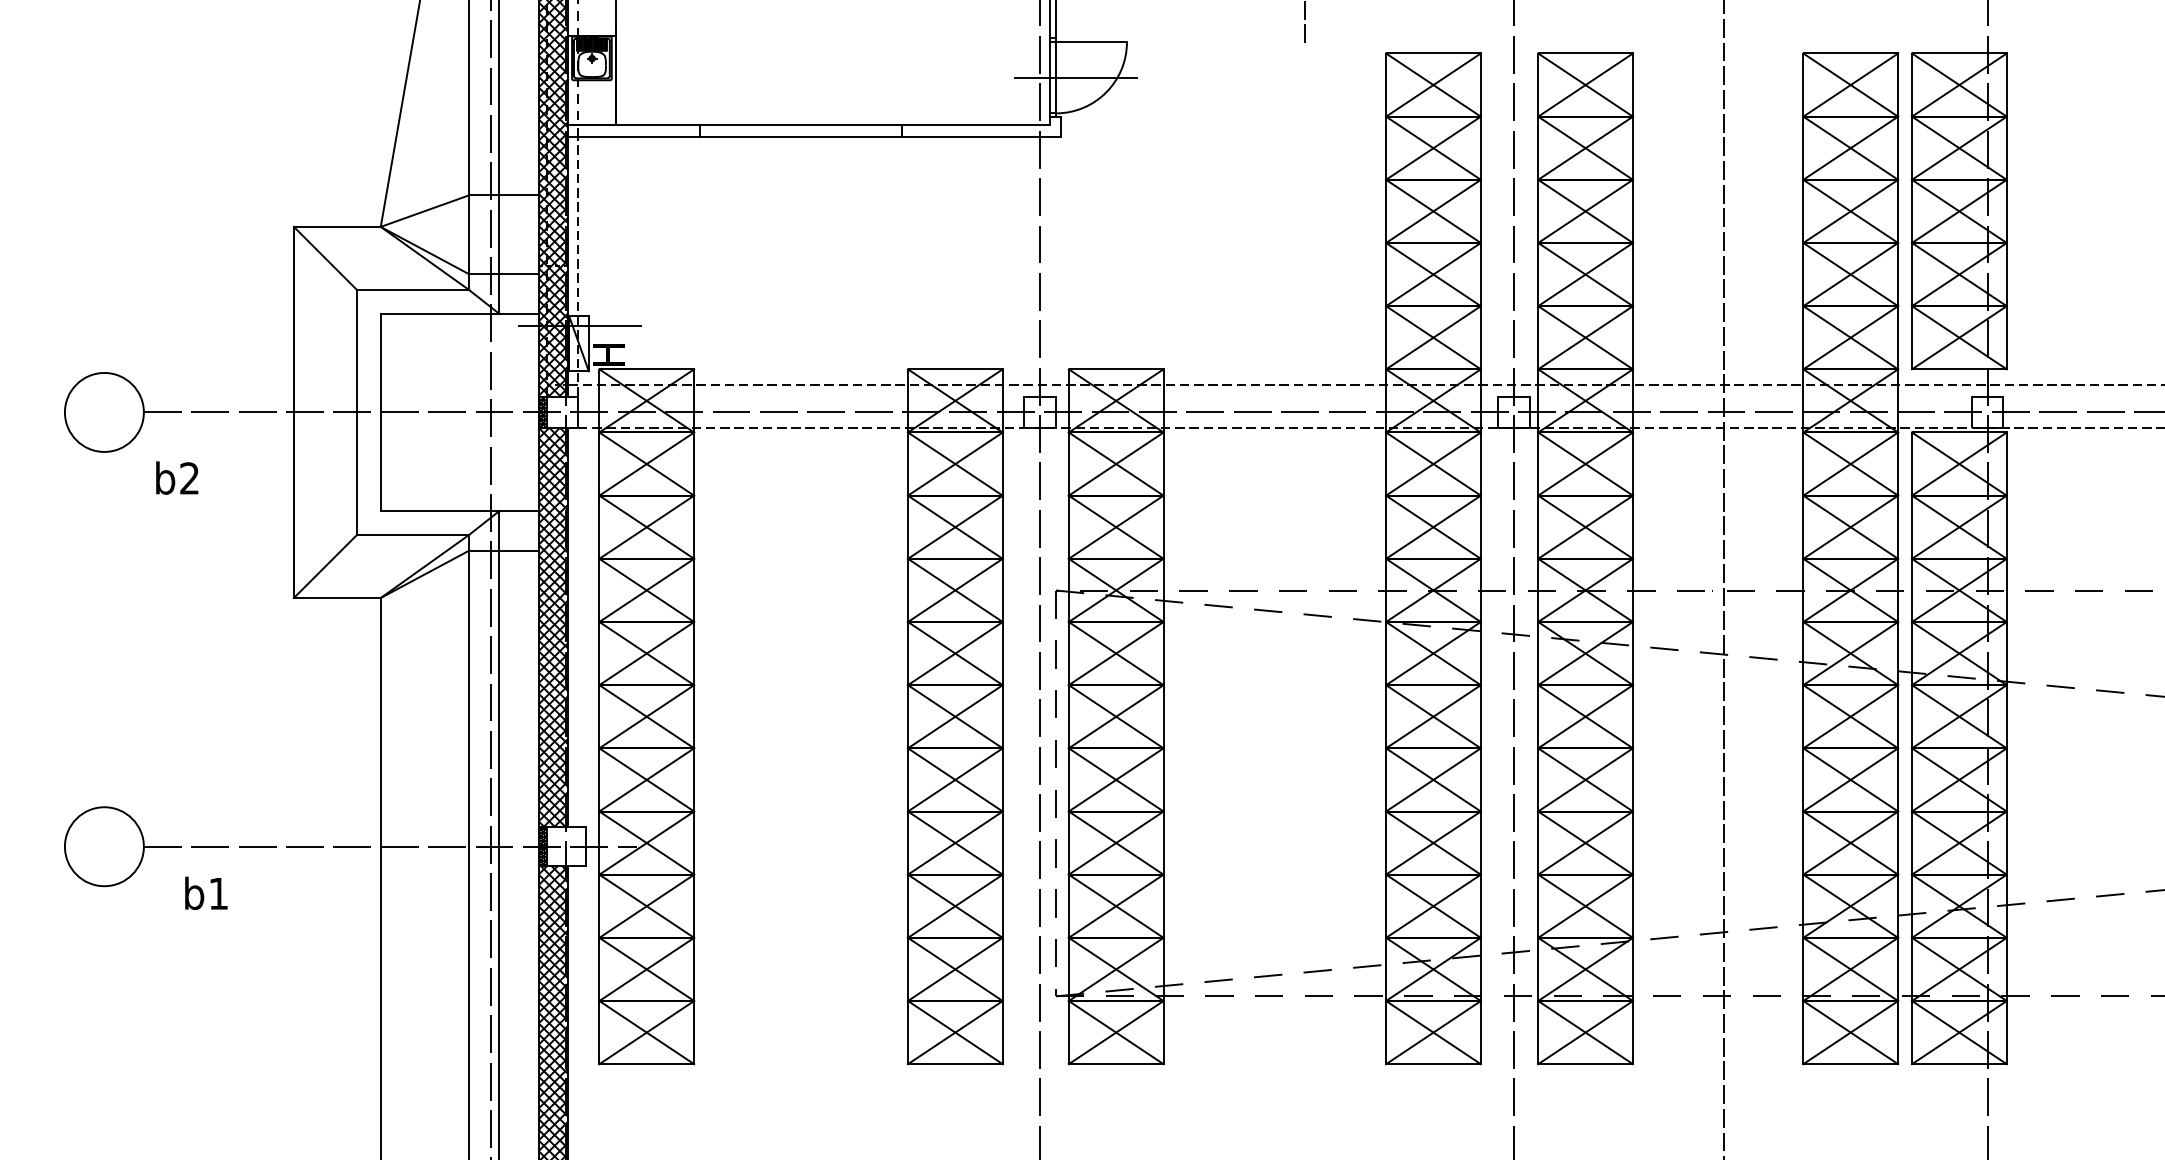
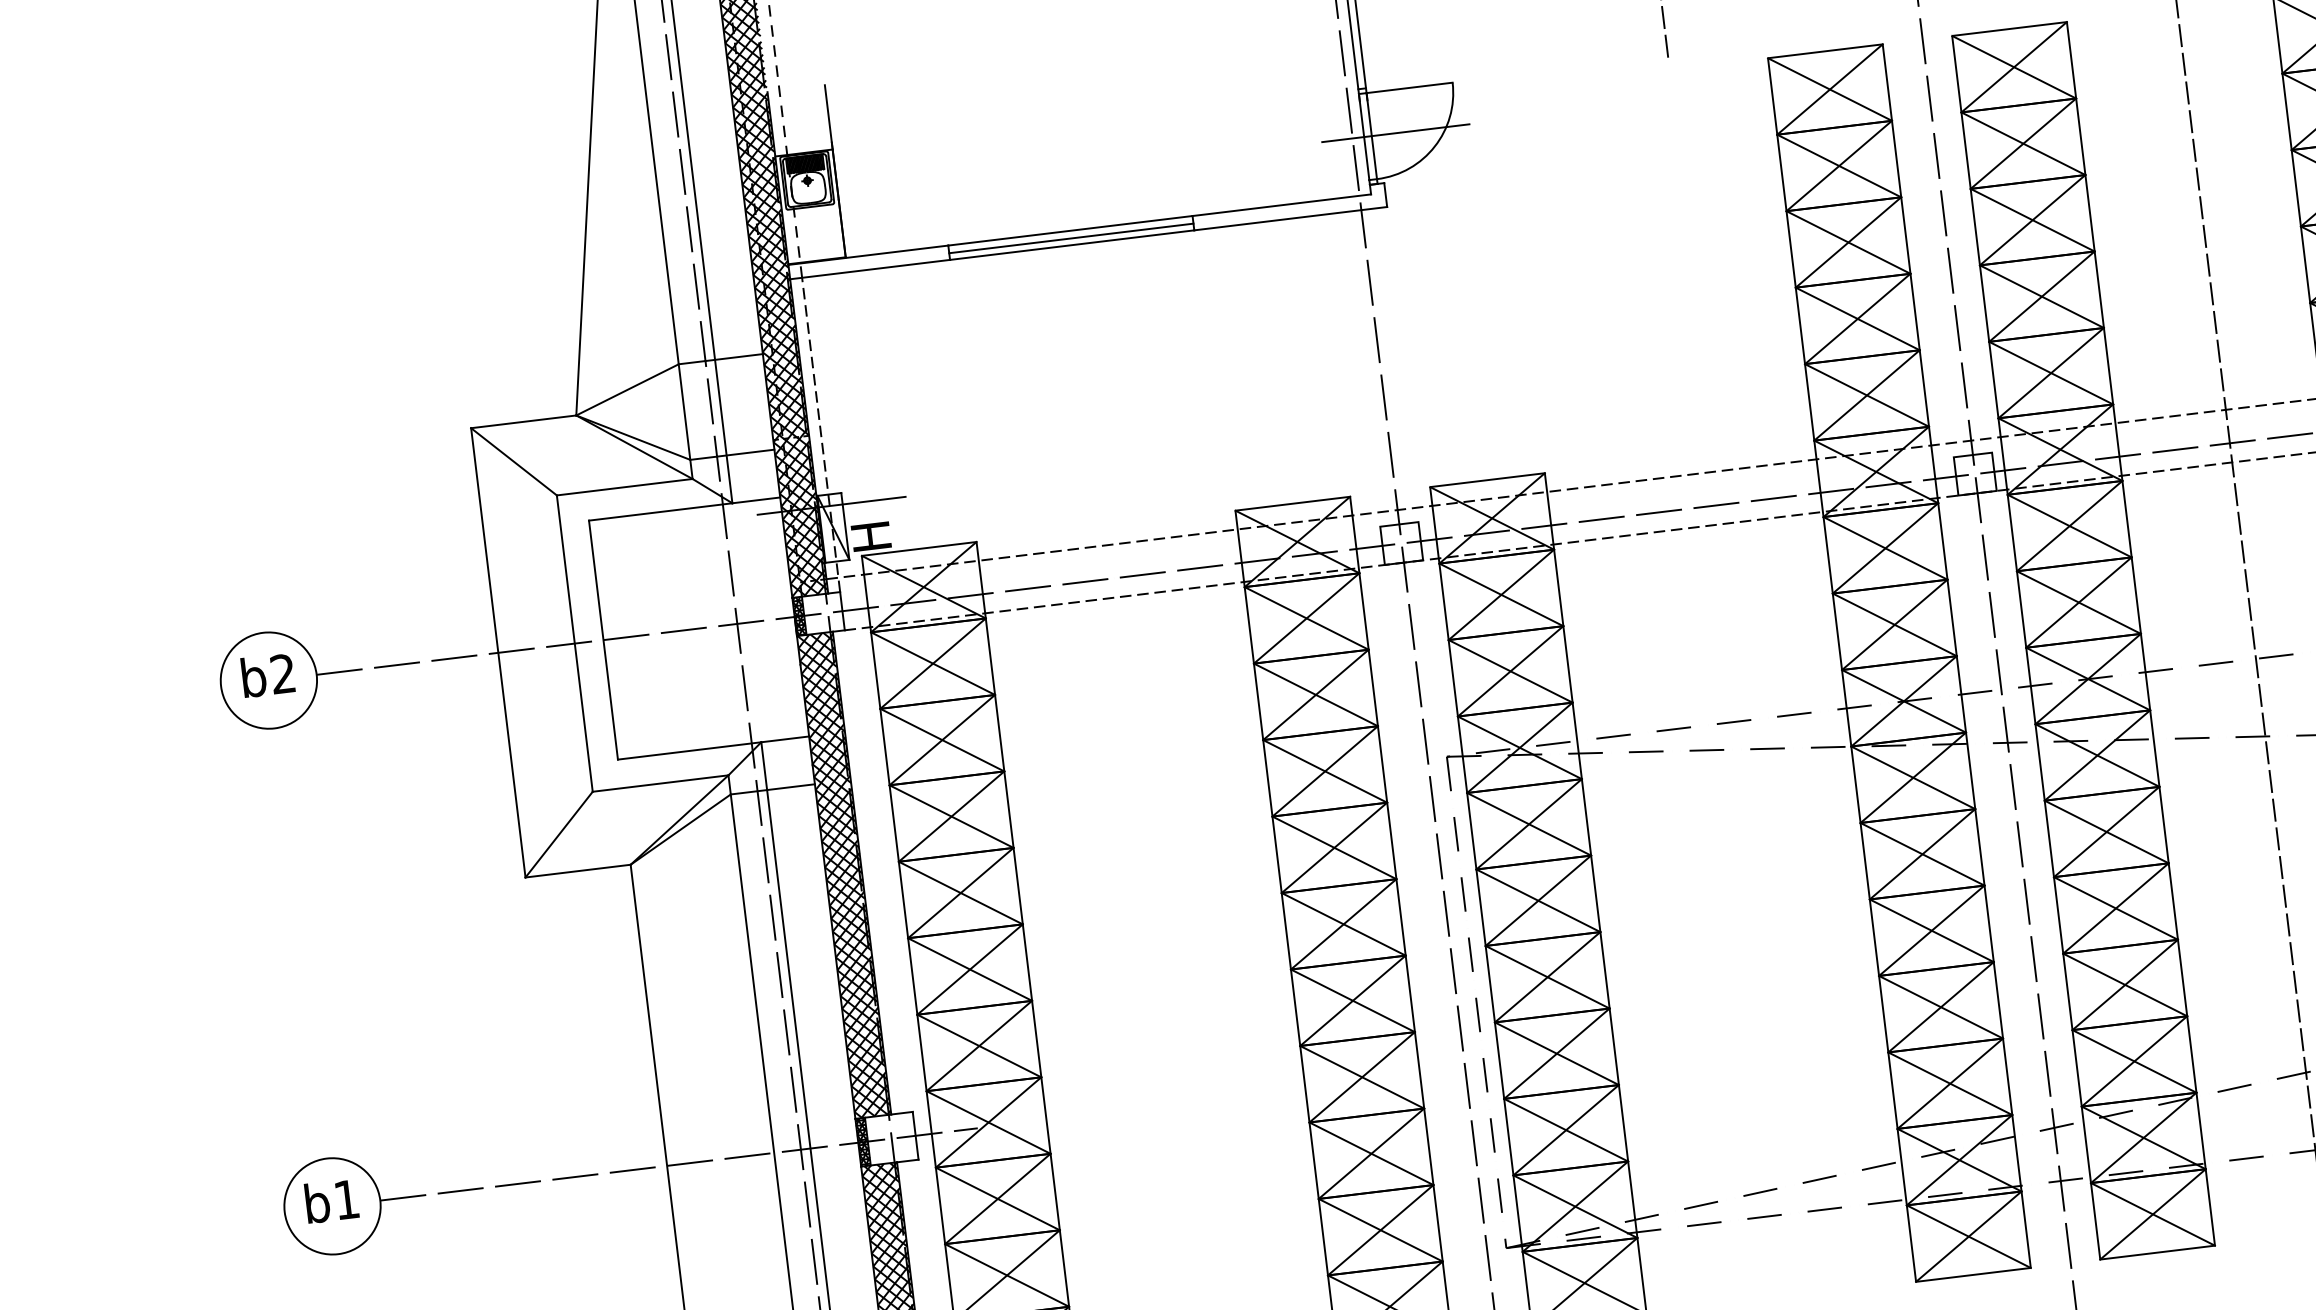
line: (801, 131) -> (1071, 238), added
text: (177, 477) -> (268, 674), moved
text: (206, 893) -> (332, 1201), moved

